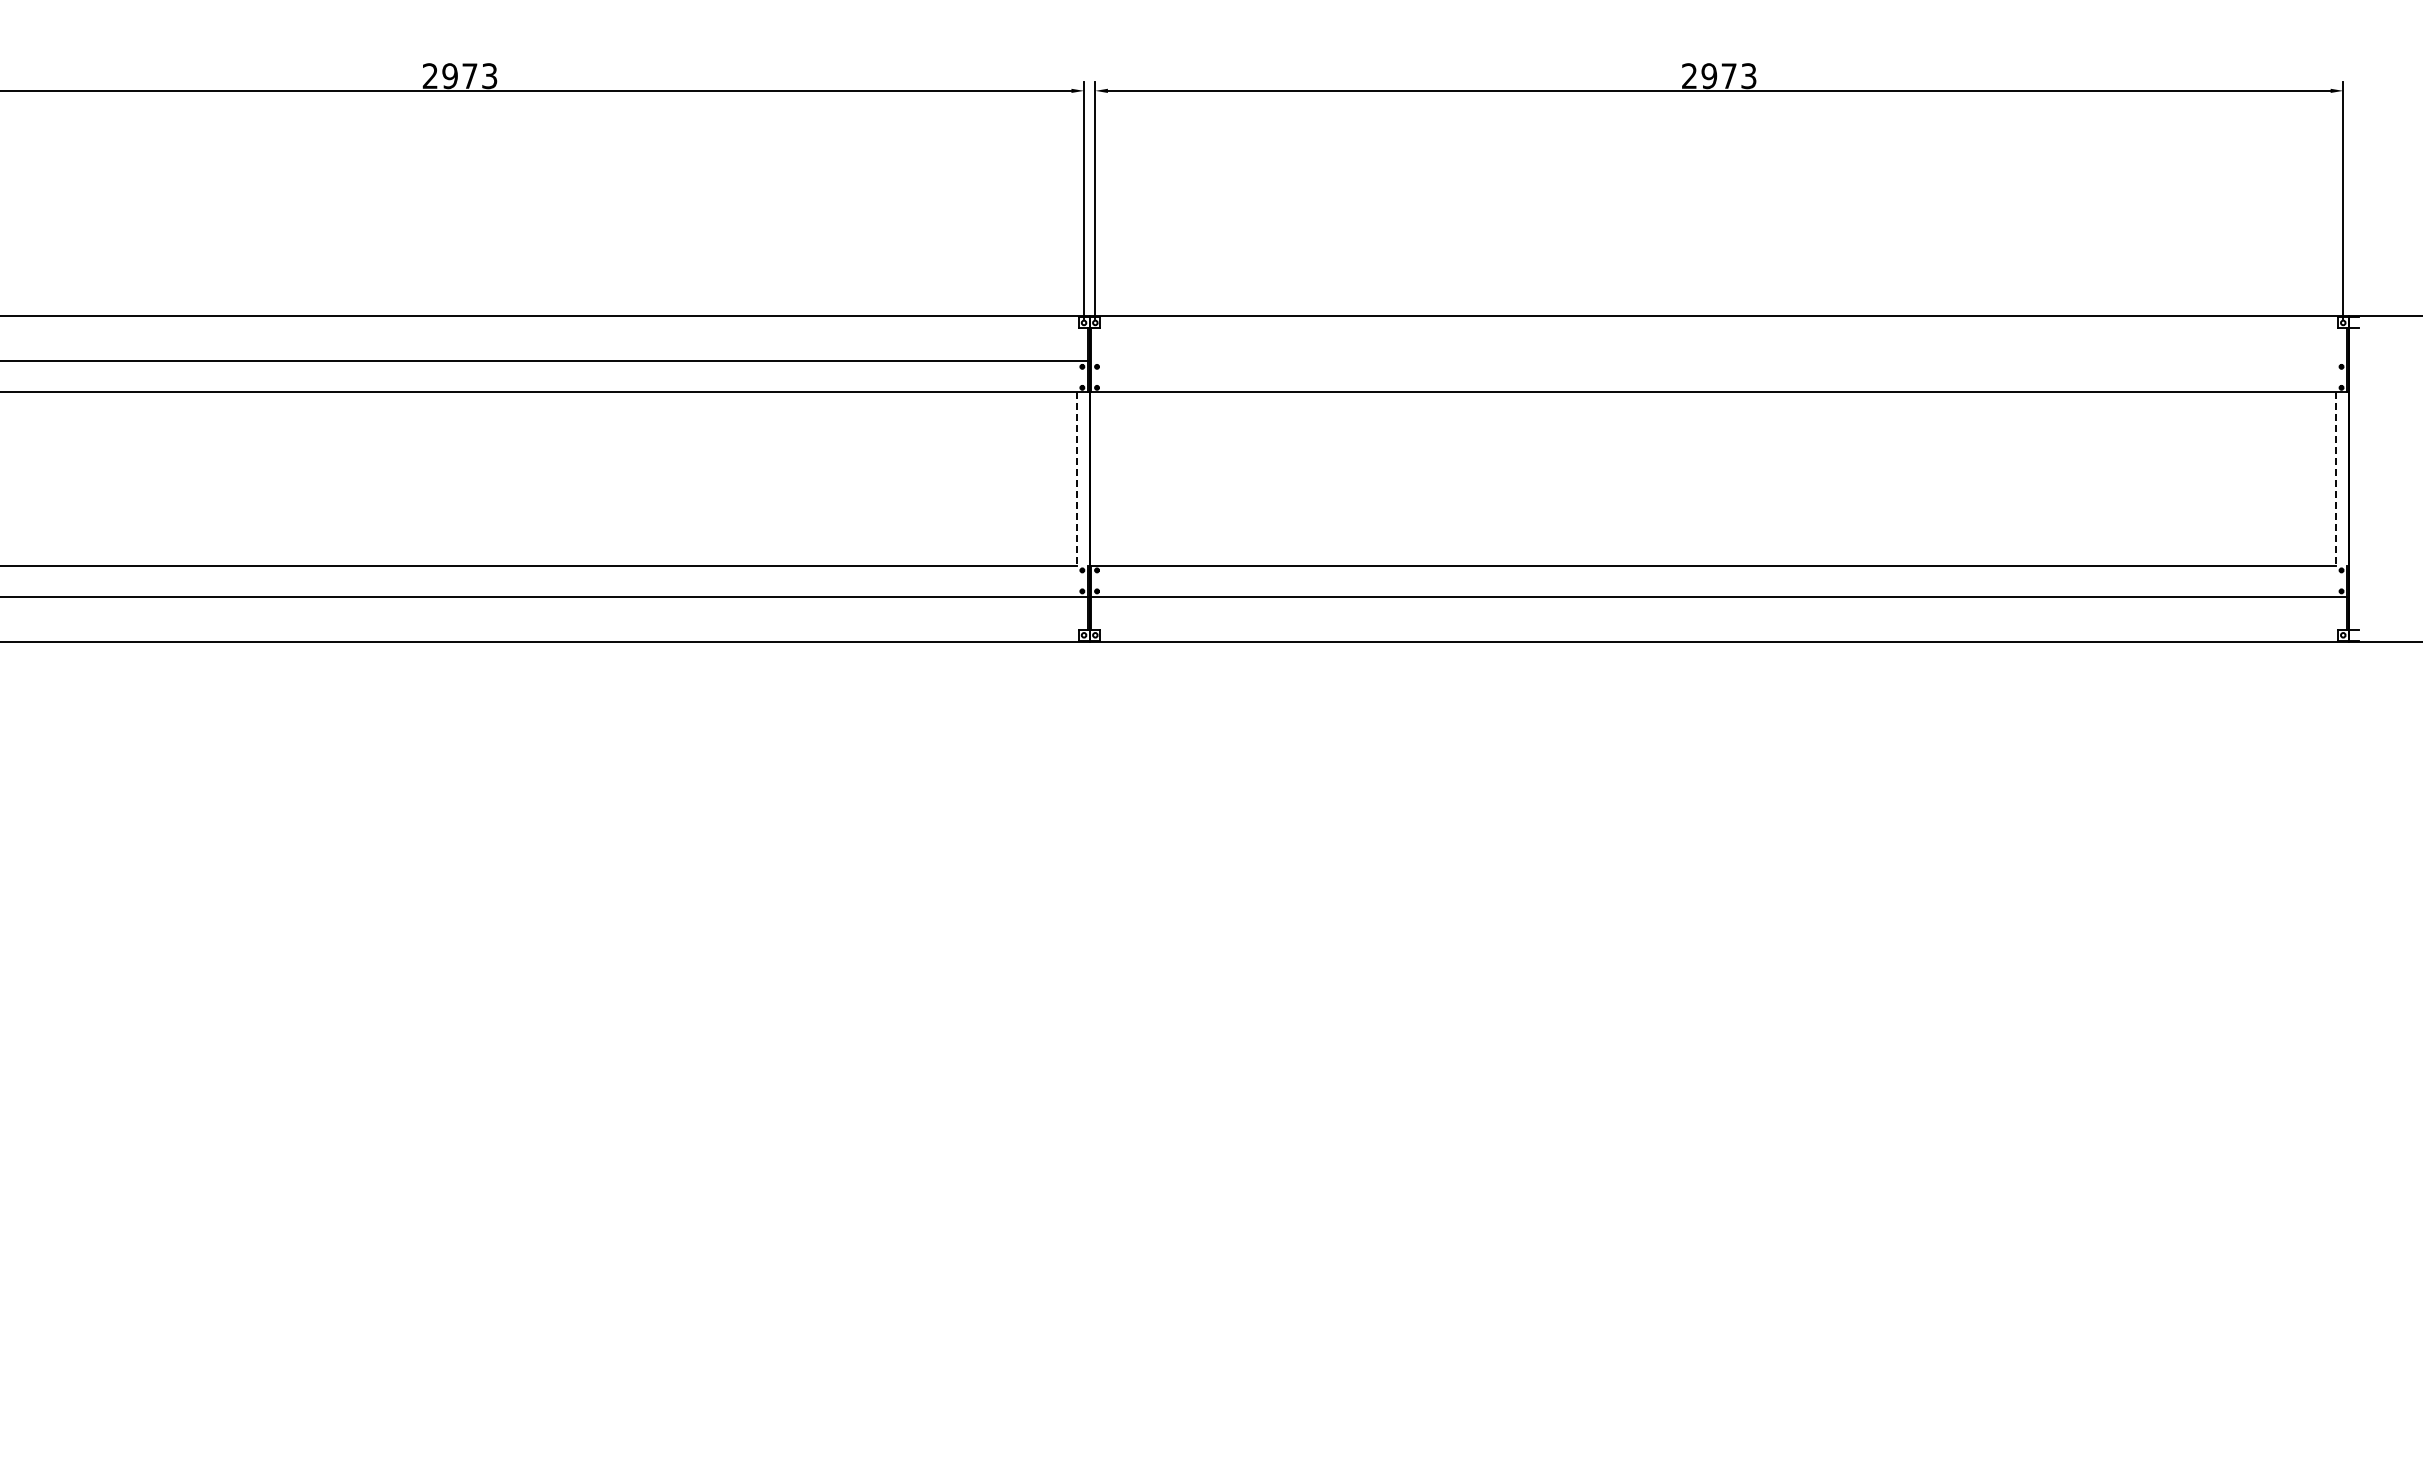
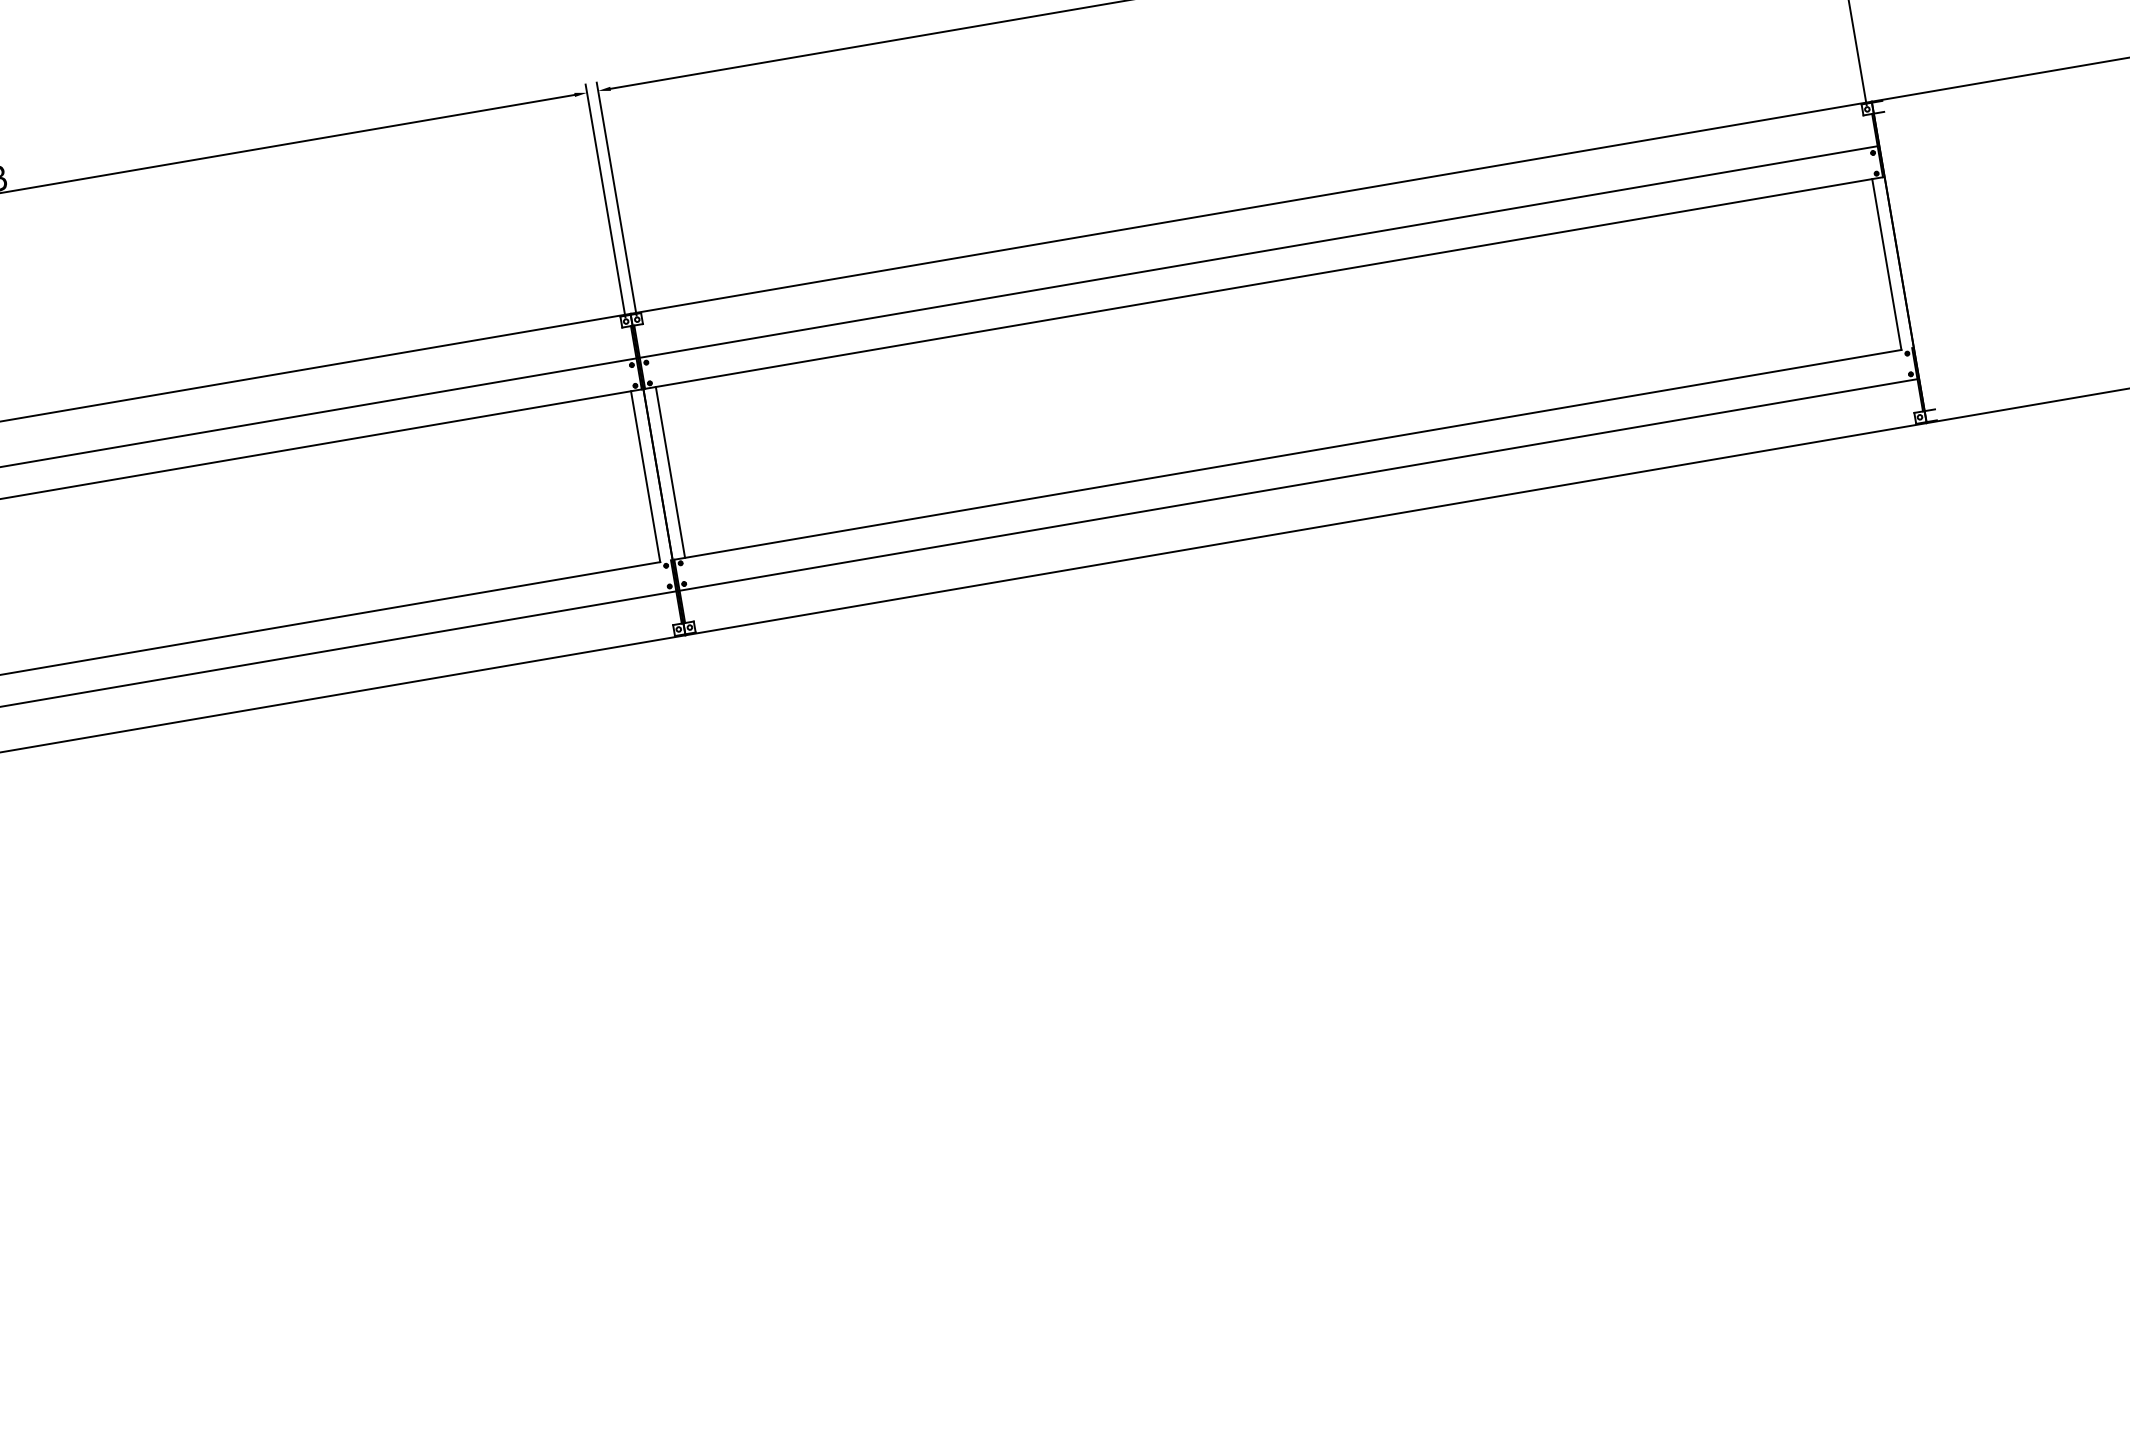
line: (1719, 360) -> (1258, 251), added
line: (1102, 478) -> (670, 471), added
line: (1077, 479) -> (646, 477), dashed -> solid
line: (2336, 479) -> (1887, 264), dashed -> solid

